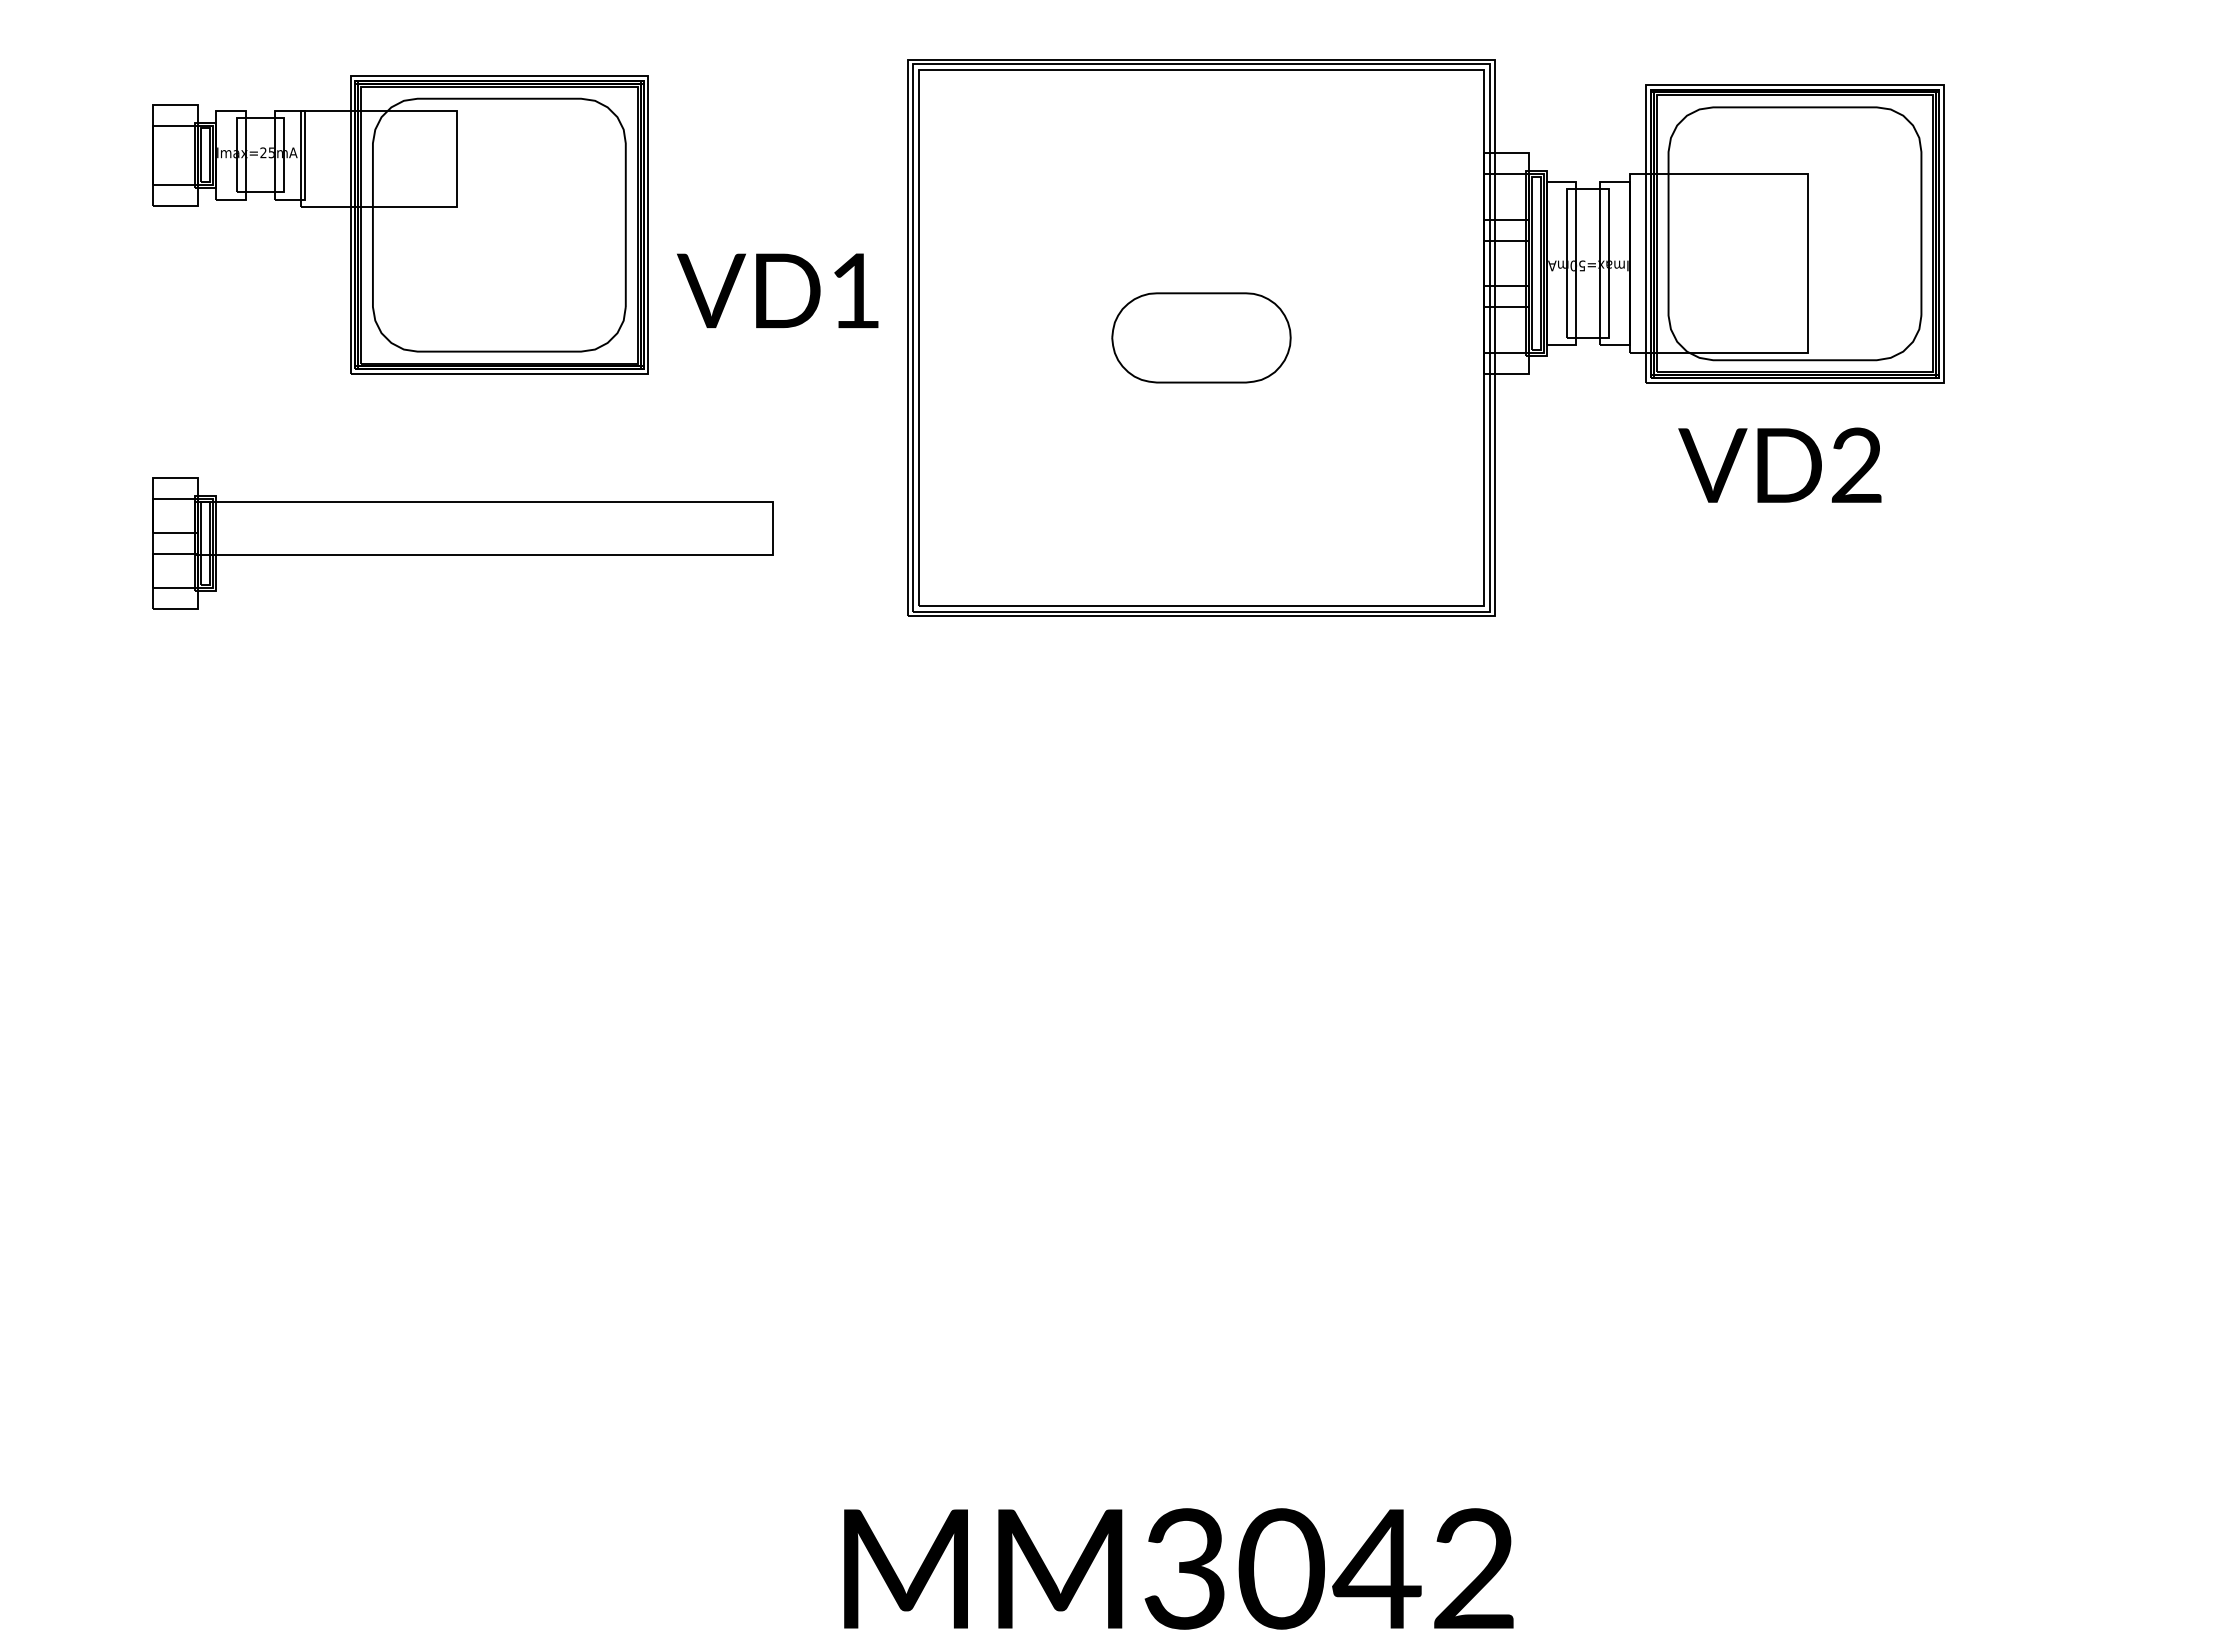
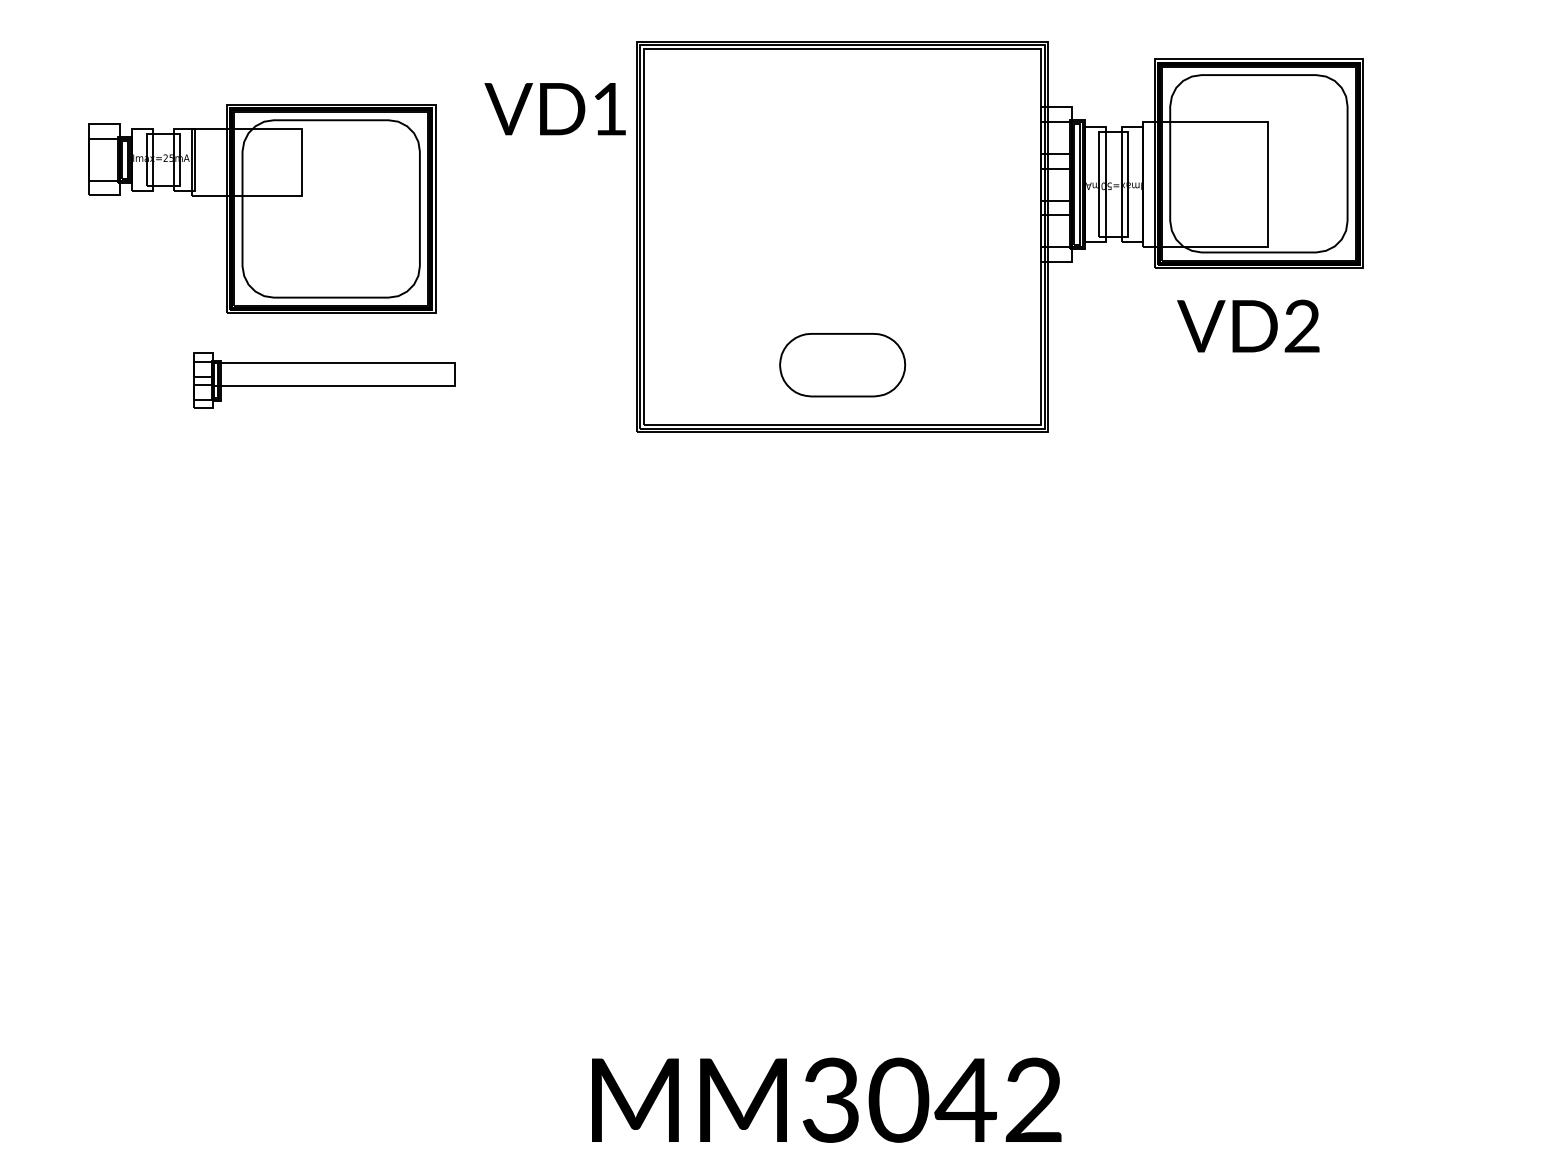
part: (400, 224) -> (261, 208), moved
text: (777, 290) -> (555, 108), moved
part: (1201, 337) -> (842, 364), moved
part: (462, 543) -> (324, 381), size x0.6

